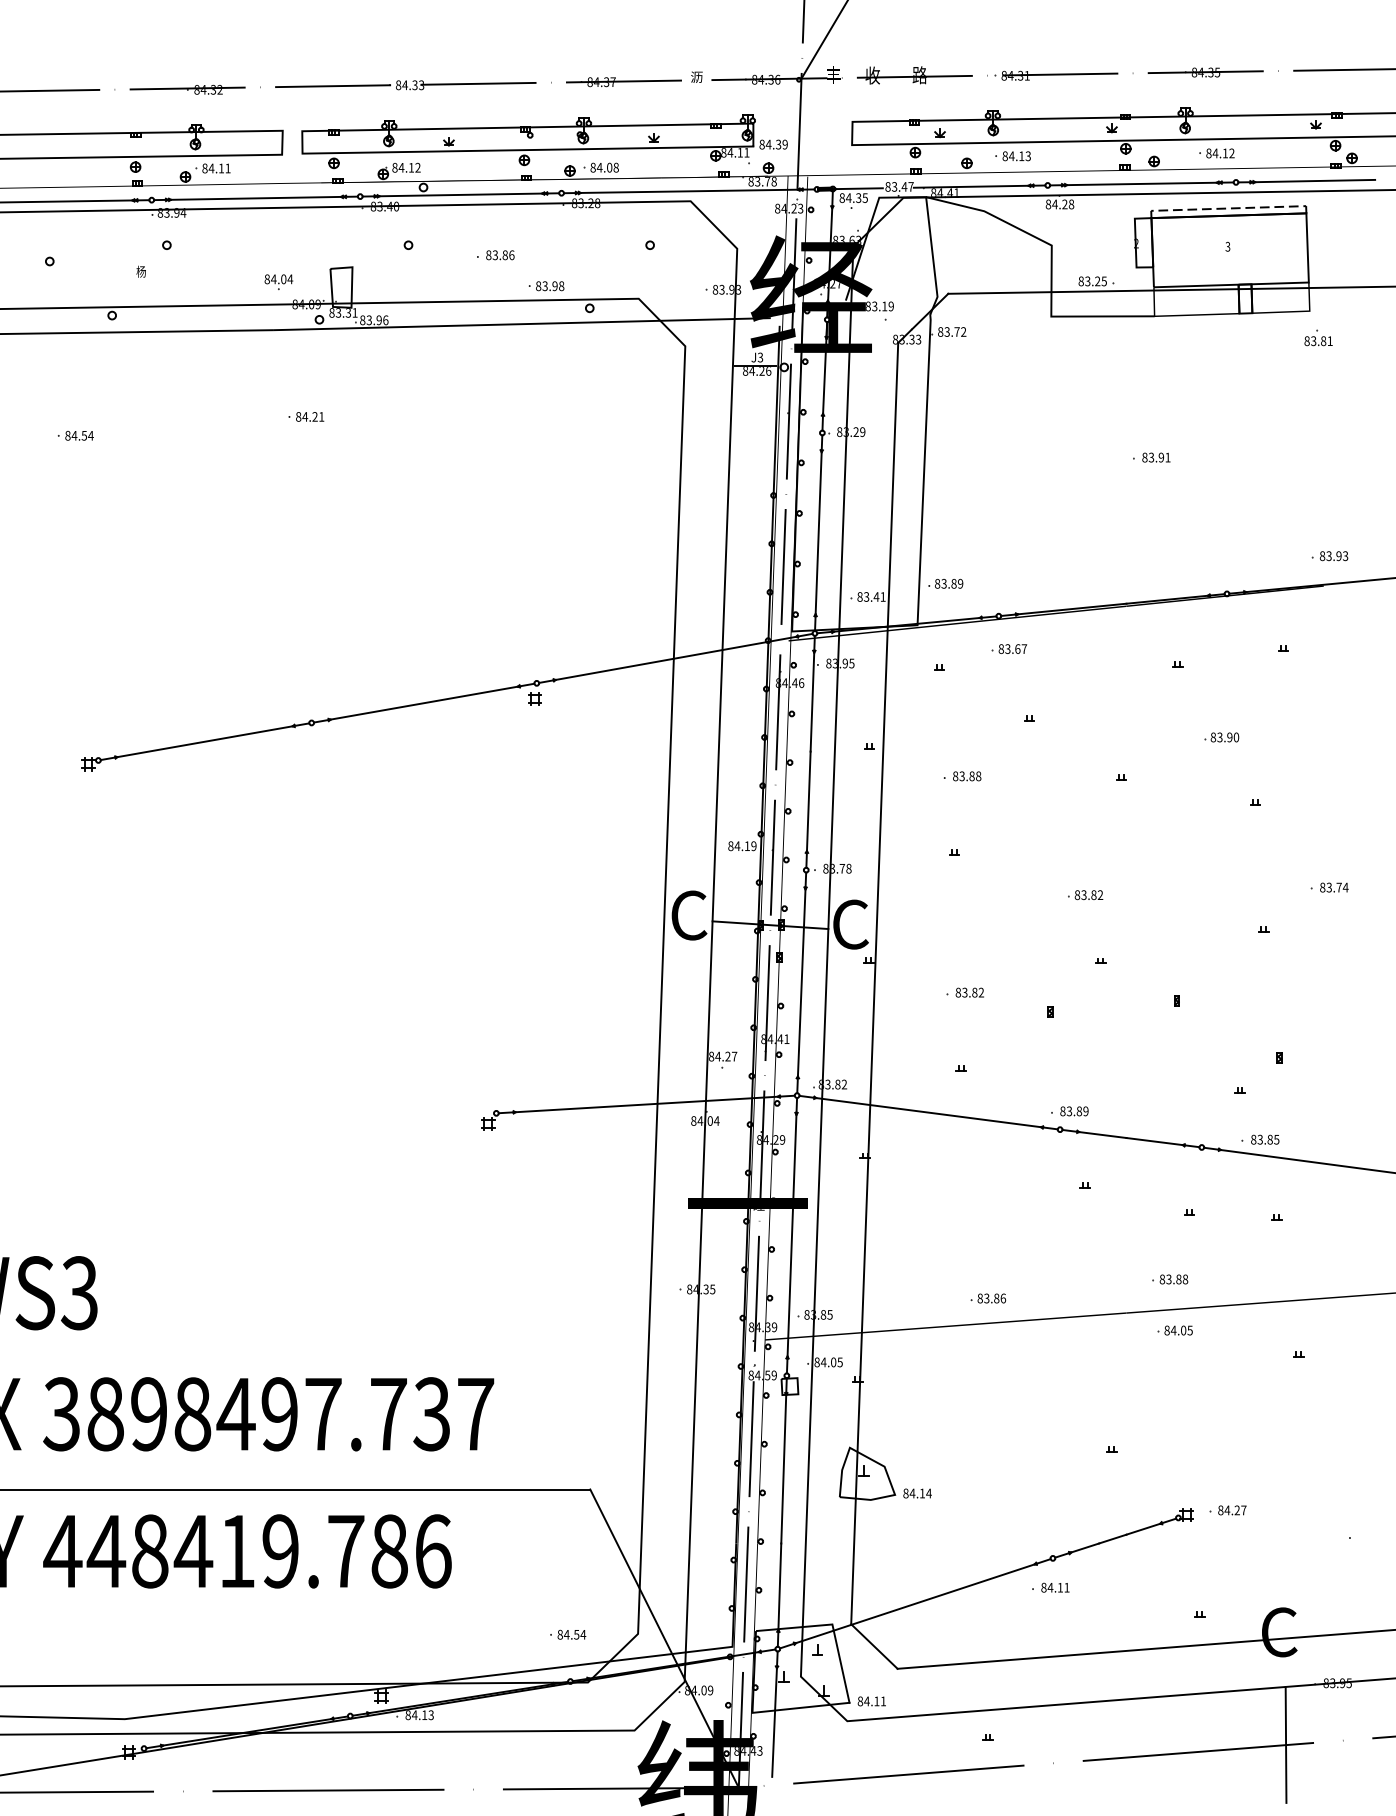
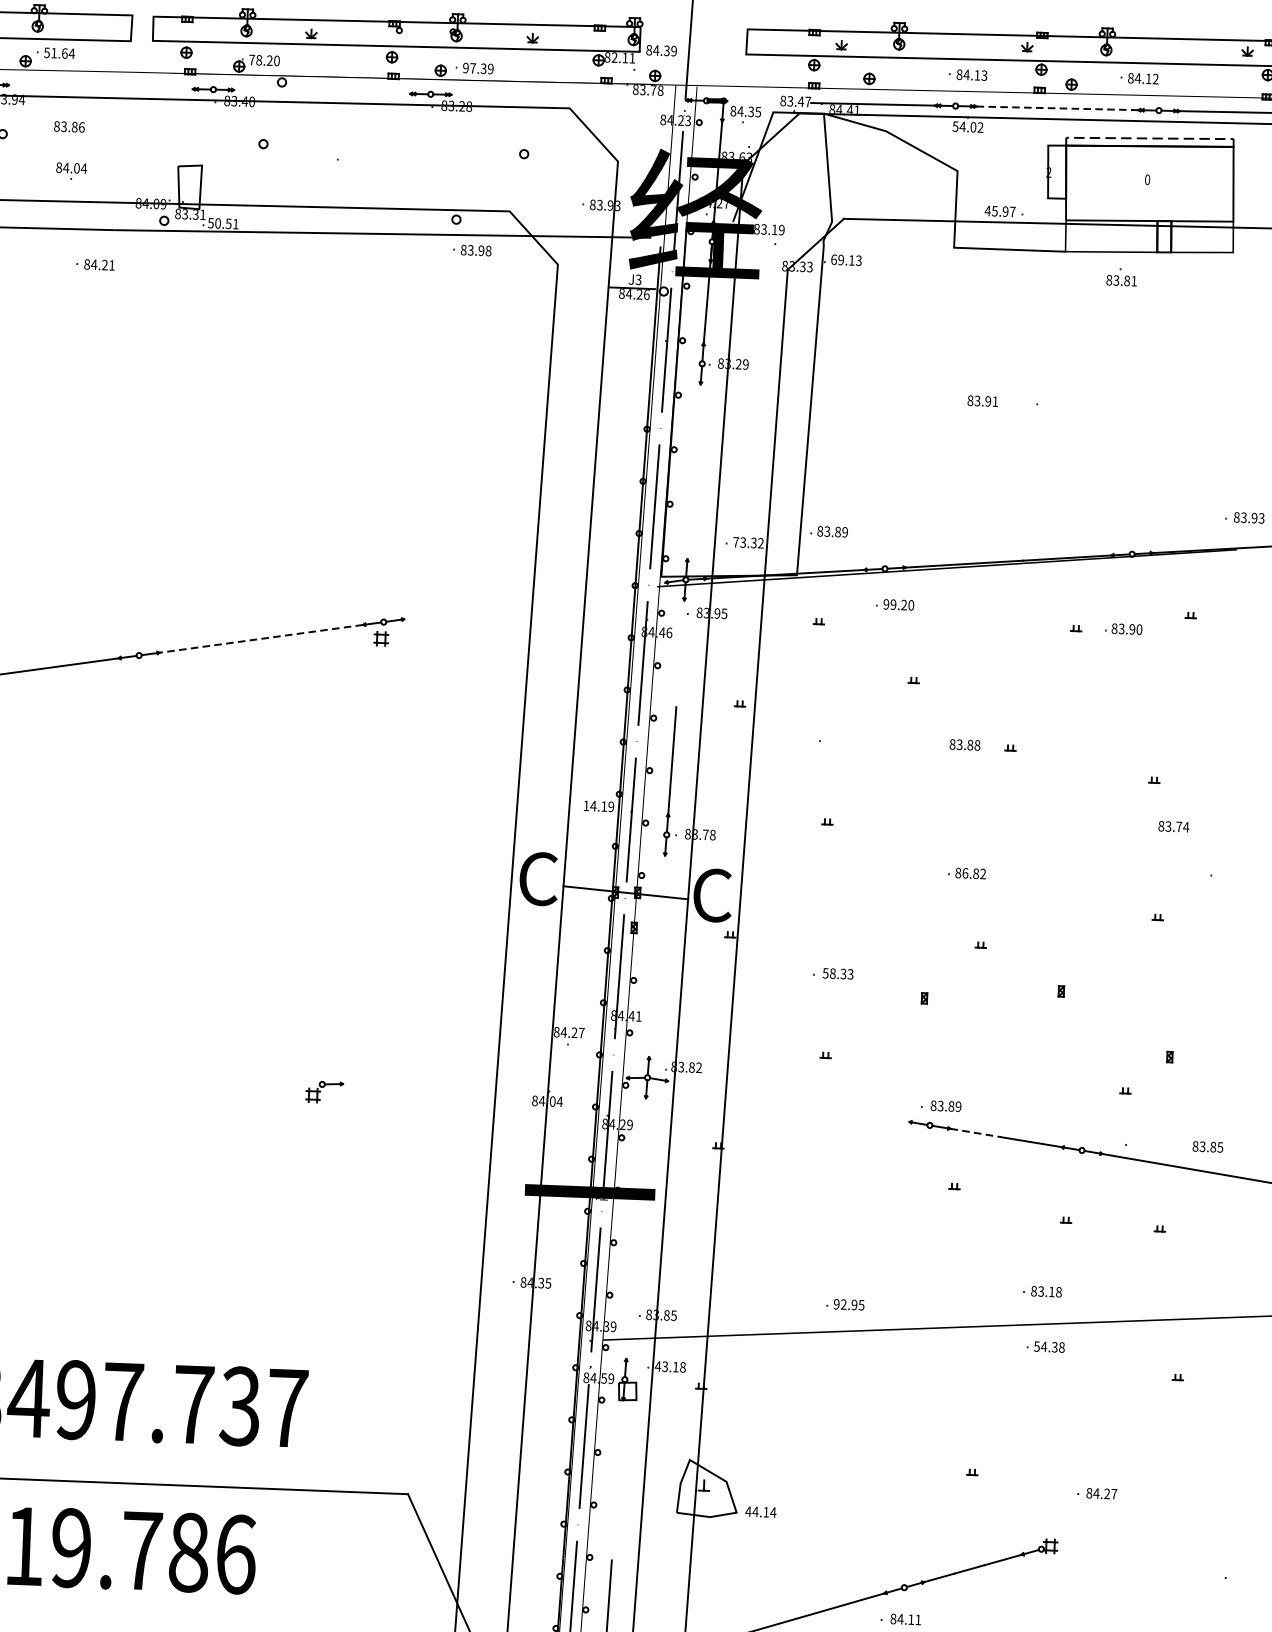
text: (730, 152) -> (614, 57), 84.11 -> 82.11
text: (1012, 156) -> (967, 75), moved
text: (406, 167) -> (264, 60), 84.12 -> 78.20
text: (604, 167) -> (478, 68), 84.08 -> 97.39
text: (216, 168) -> (59, 53), 84.11 -> 51.64
line: (1141, 183) -> (1056, 107), solid -> dashed
line: (859, 188) -> (752, 101), removed
line: (688, 190) -> (567, 96), removed
line: (460, 194) -> (321, 91), removed
line: (255, 197) -> (100, 86), removed
text: (1059, 204) -> (967, 127), 84.28 -> 54.02
text: (1227, 246) -> (1147, 179), 3 -> 0
text: (500, 255) -> (69, 127), moved
text: (1092, 281) -> (999, 211), 83.25 -> 45.97
text: (278, 282) -> (71, 171), moved
text: (546, 286) -> (472, 250), moved
text: (374, 320) -> (223, 223), 83.96 -> 50.51
text: (952, 331) -> (846, 259), 83.72 -> 69.13
text: (1318, 337) -> (1121, 276), moved
text: (306, 416) -> (95, 264), moved
text: (1156, 457) -> (982, 401), moved
line: (818, 533) -> (693, 472), removed
text: (871, 596) -> (748, 542), 83.41 -> 73.32
text: (1012, 648) -> (898, 604), 83.67 -> 99.20
line: (675, 657) -> (534, 599), removed
line: (812, 701) -> (680, 653), removed
line: (424, 703) -> (261, 639), solid -> dashed
text: (1221, 737) -> (1123, 629), moved
text: (967, 776) -> (965, 745), moved
text: (730, 846) -> (585, 806), 84.19 -> 14.19
text: (1334, 887) -> (1174, 826), moved
text: (1083, 894) -> (964, 872), 83.82 -> 86.82
line: (801, 982) -> (656, 955), removed
text: (969, 992) -> (837, 973), 83.82 -> 58.33
line: (646, 1104) -> (484, 1081), removed
line: (928, 1112) -> (788, 1101), removed
line: (1102, 1135) -> (975, 1133), solid -> dashed
text: (1265, 1139) -> (1208, 1146), moved
line: (791, 1235) -> (635, 1228), removed
text: (1178, 1279) -> (1051, 1291), 83.88 -> 83.18
text: (991, 1298) -> (848, 1304), 83.86 -> 92.95
text: (1178, 1330) -> (1049, 1347), 84.05 -> 54.38
text: (828, 1362) -> (670, 1367), 84.05 -> 43.18
line: (783, 1469) -> (617, 1480), removed
text: (905, 1493) -> (747, 1511), 84.14 -> 44.14
text: (1227, 1510) -> (1096, 1493), moved

